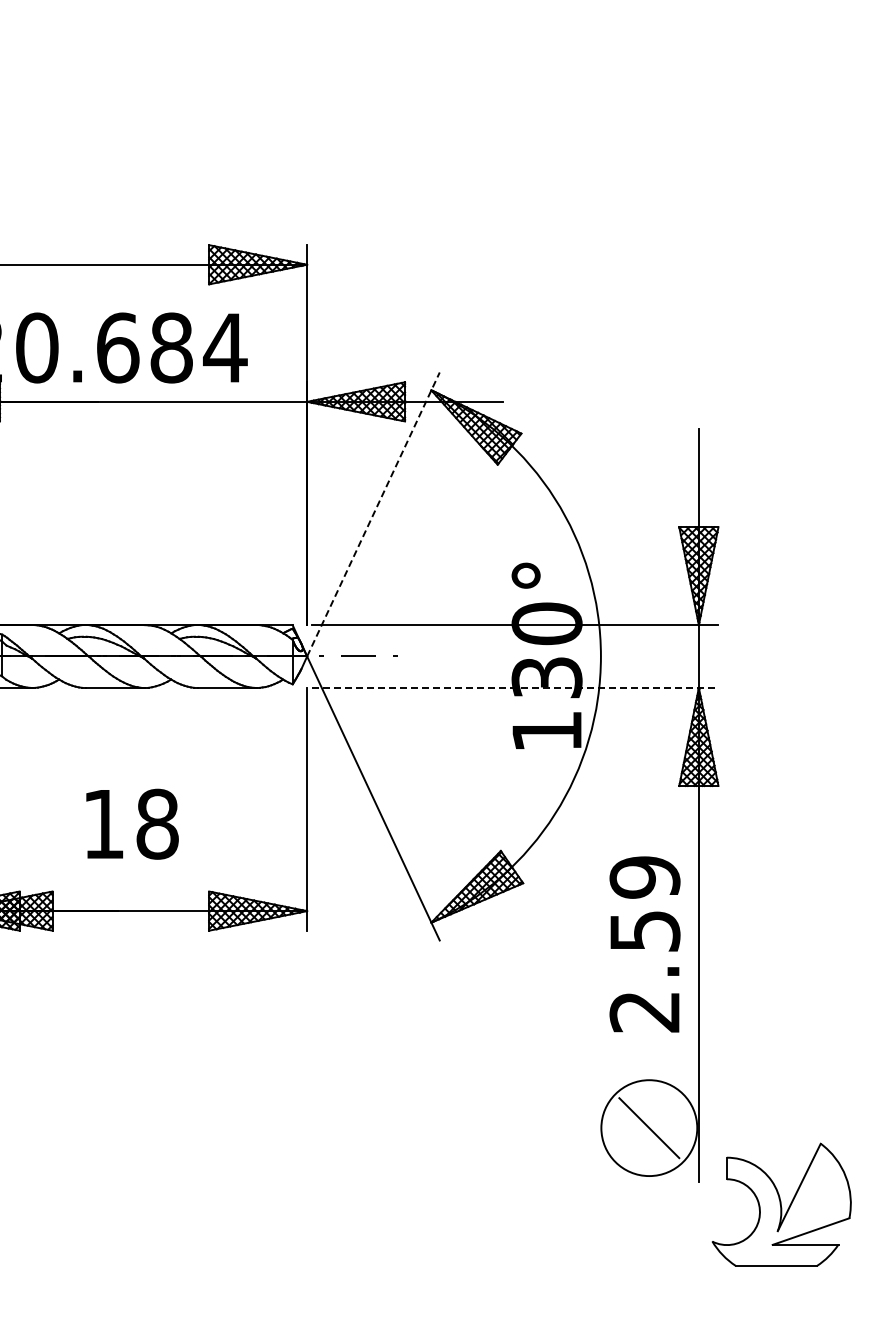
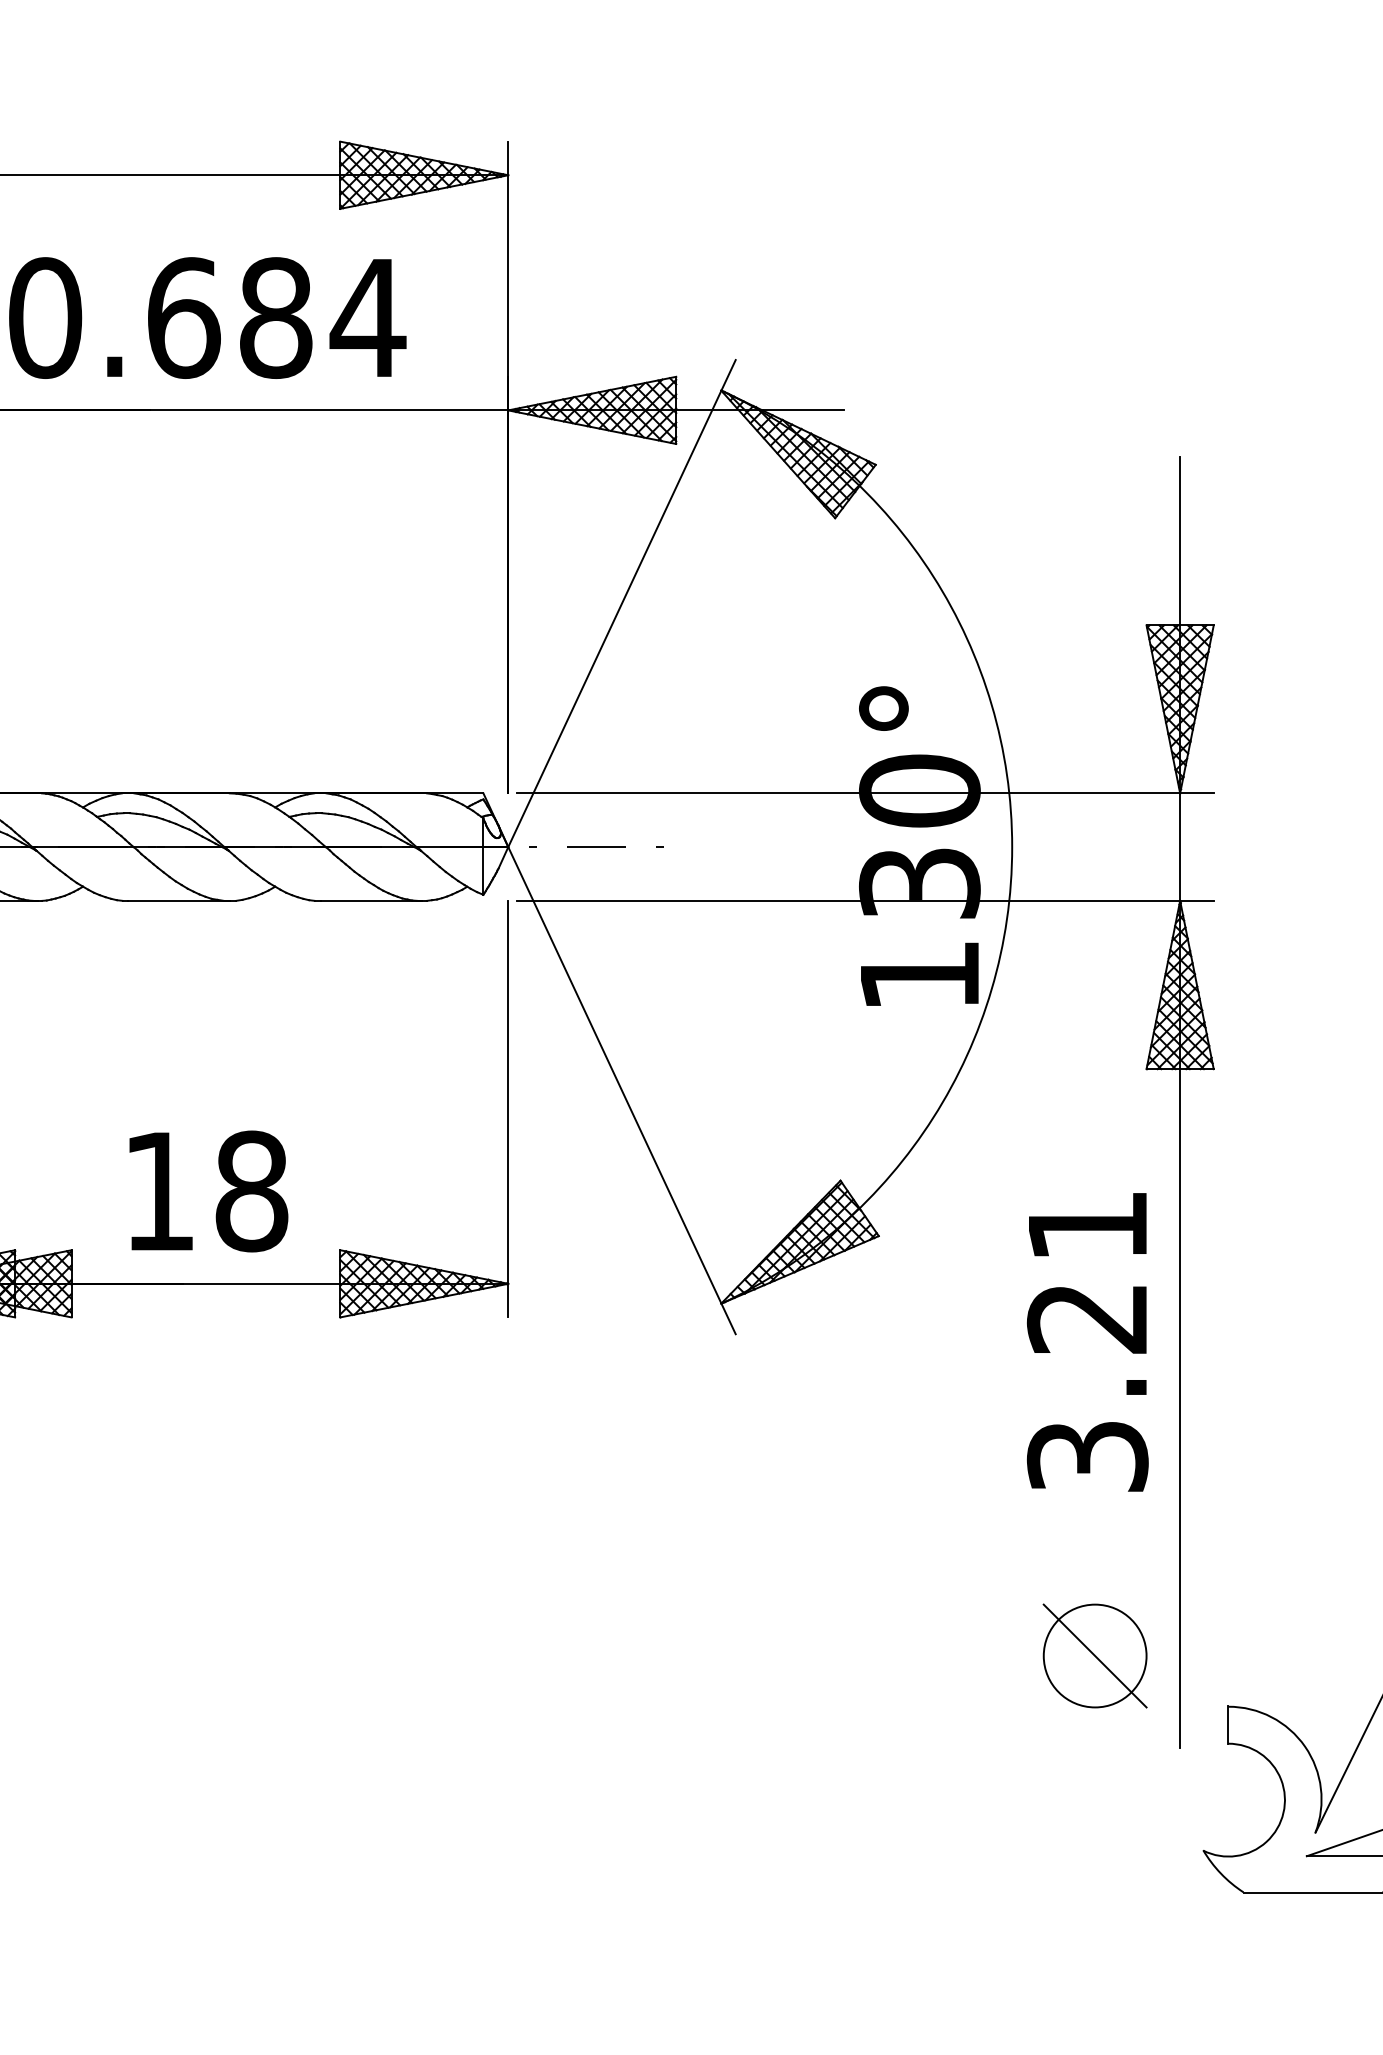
line: (373, 514) -> (622, 603), dashed -> solid
line: (515, 687) -> (865, 900), dashed -> solid
text: (132, 823) -> (208, 1190), moved
text: (644, 944) -> (1086, 1341), 2.59 -> 3.21
circle: (649, 1128) -> (1095, 1656), size x0.62

